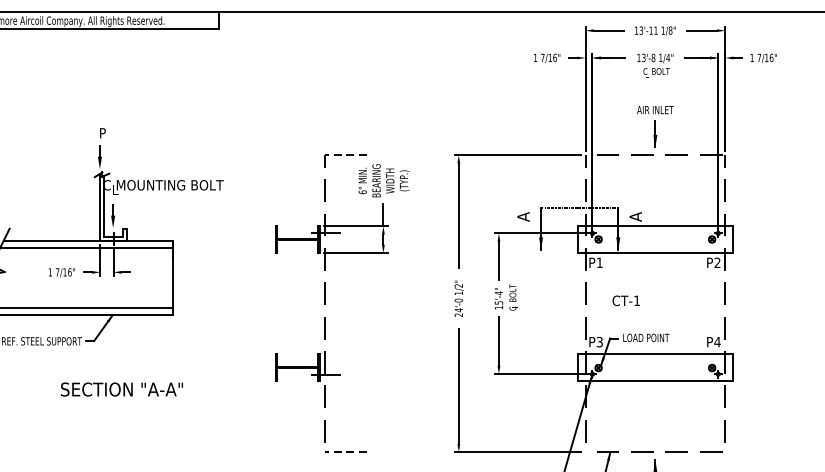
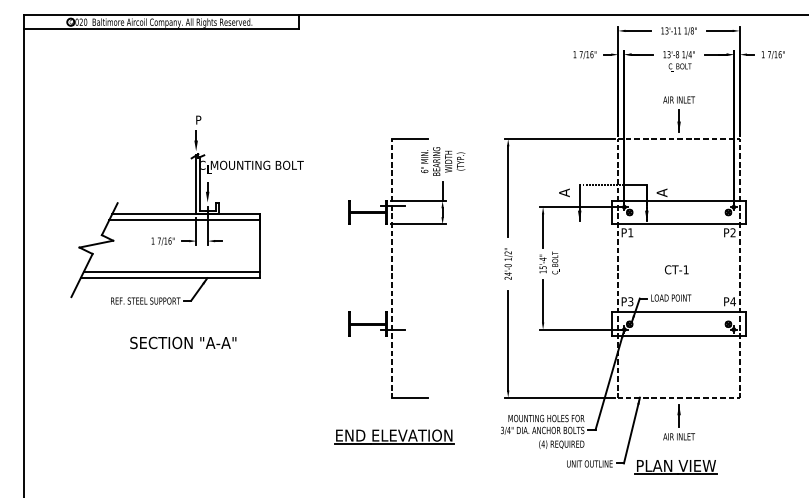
line: (345, 155) -> (409, 139), dashed -> solid
text: (625, 300) -> (676, 269), moved
text: (122, 388) -> (183, 342), moved
line: (345, 452) -> (409, 397), dashed -> solid

